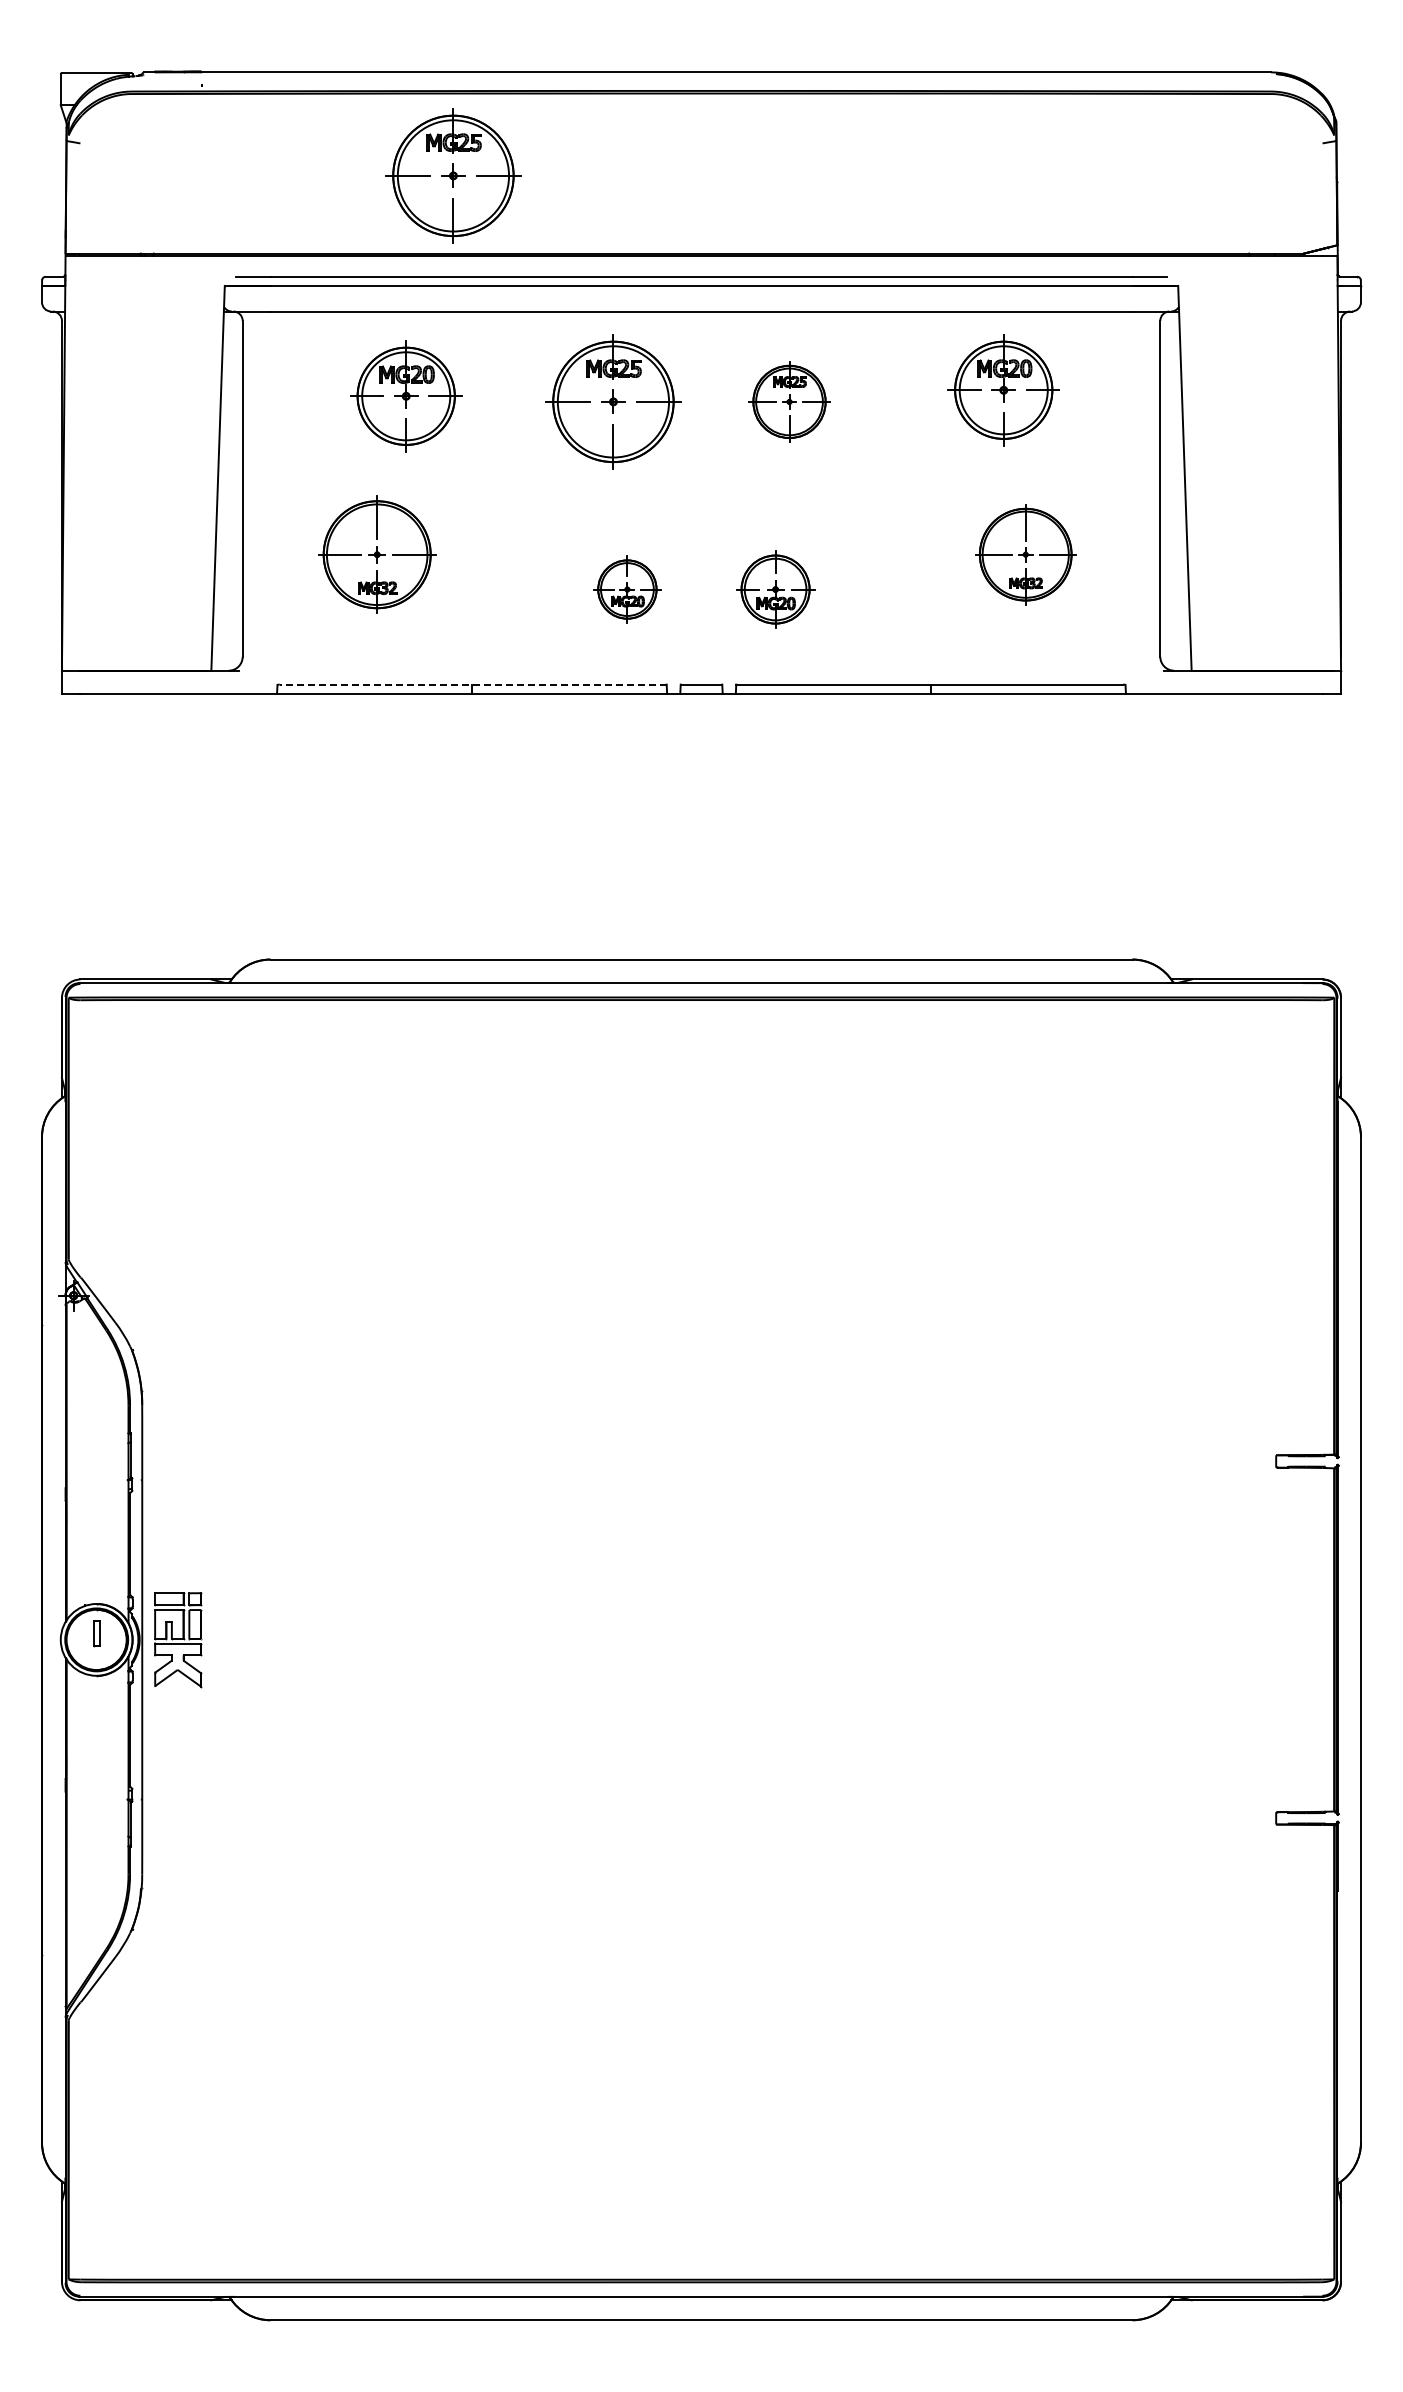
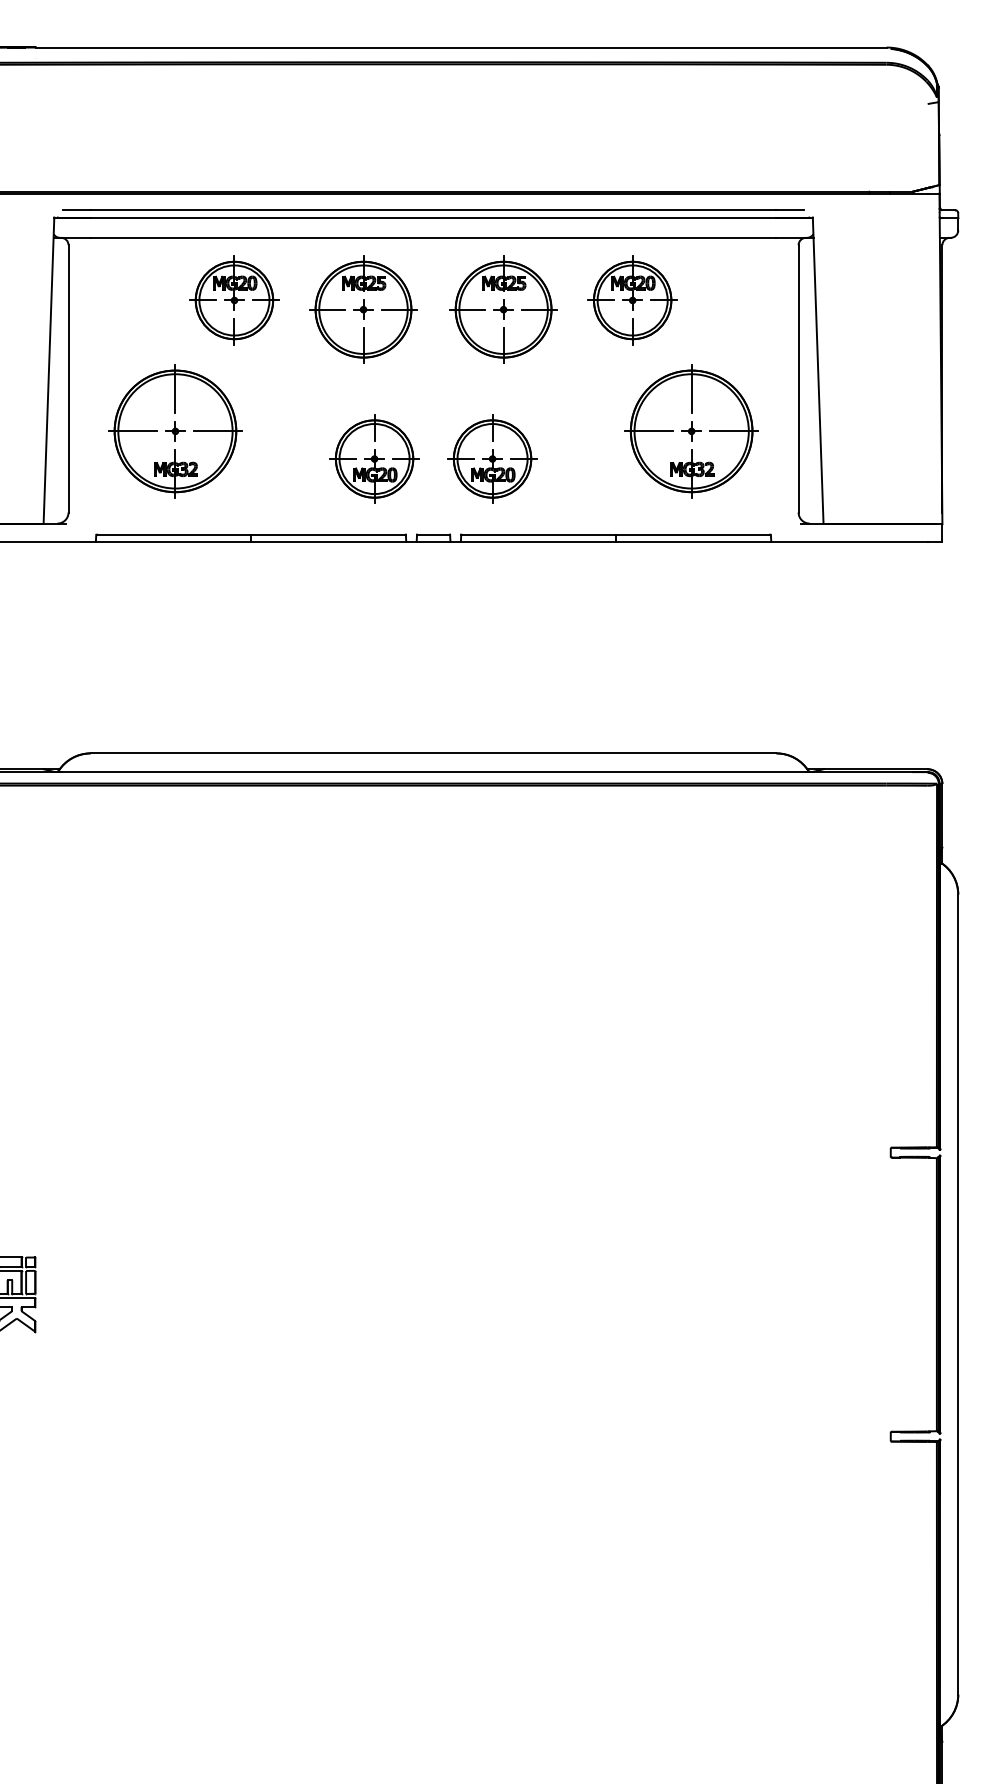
part: (453, 175) -> (236, 129), removed
part: (1003, 390) -> (632, 300), moved
part: (406, 396) -> (234, 300), moved
part: (789, 401) -> (503, 309), size x1.67
part: (377, 554) -> (175, 431), size x1.43
part: (1025, 554) -> (691, 431), size x1.67
part: (627, 589) -> (374, 458), size x1.67
part: (775, 589) -> (492, 458), size x1.43
line: (472, 684) -> (251, 534), dashed -> solid

